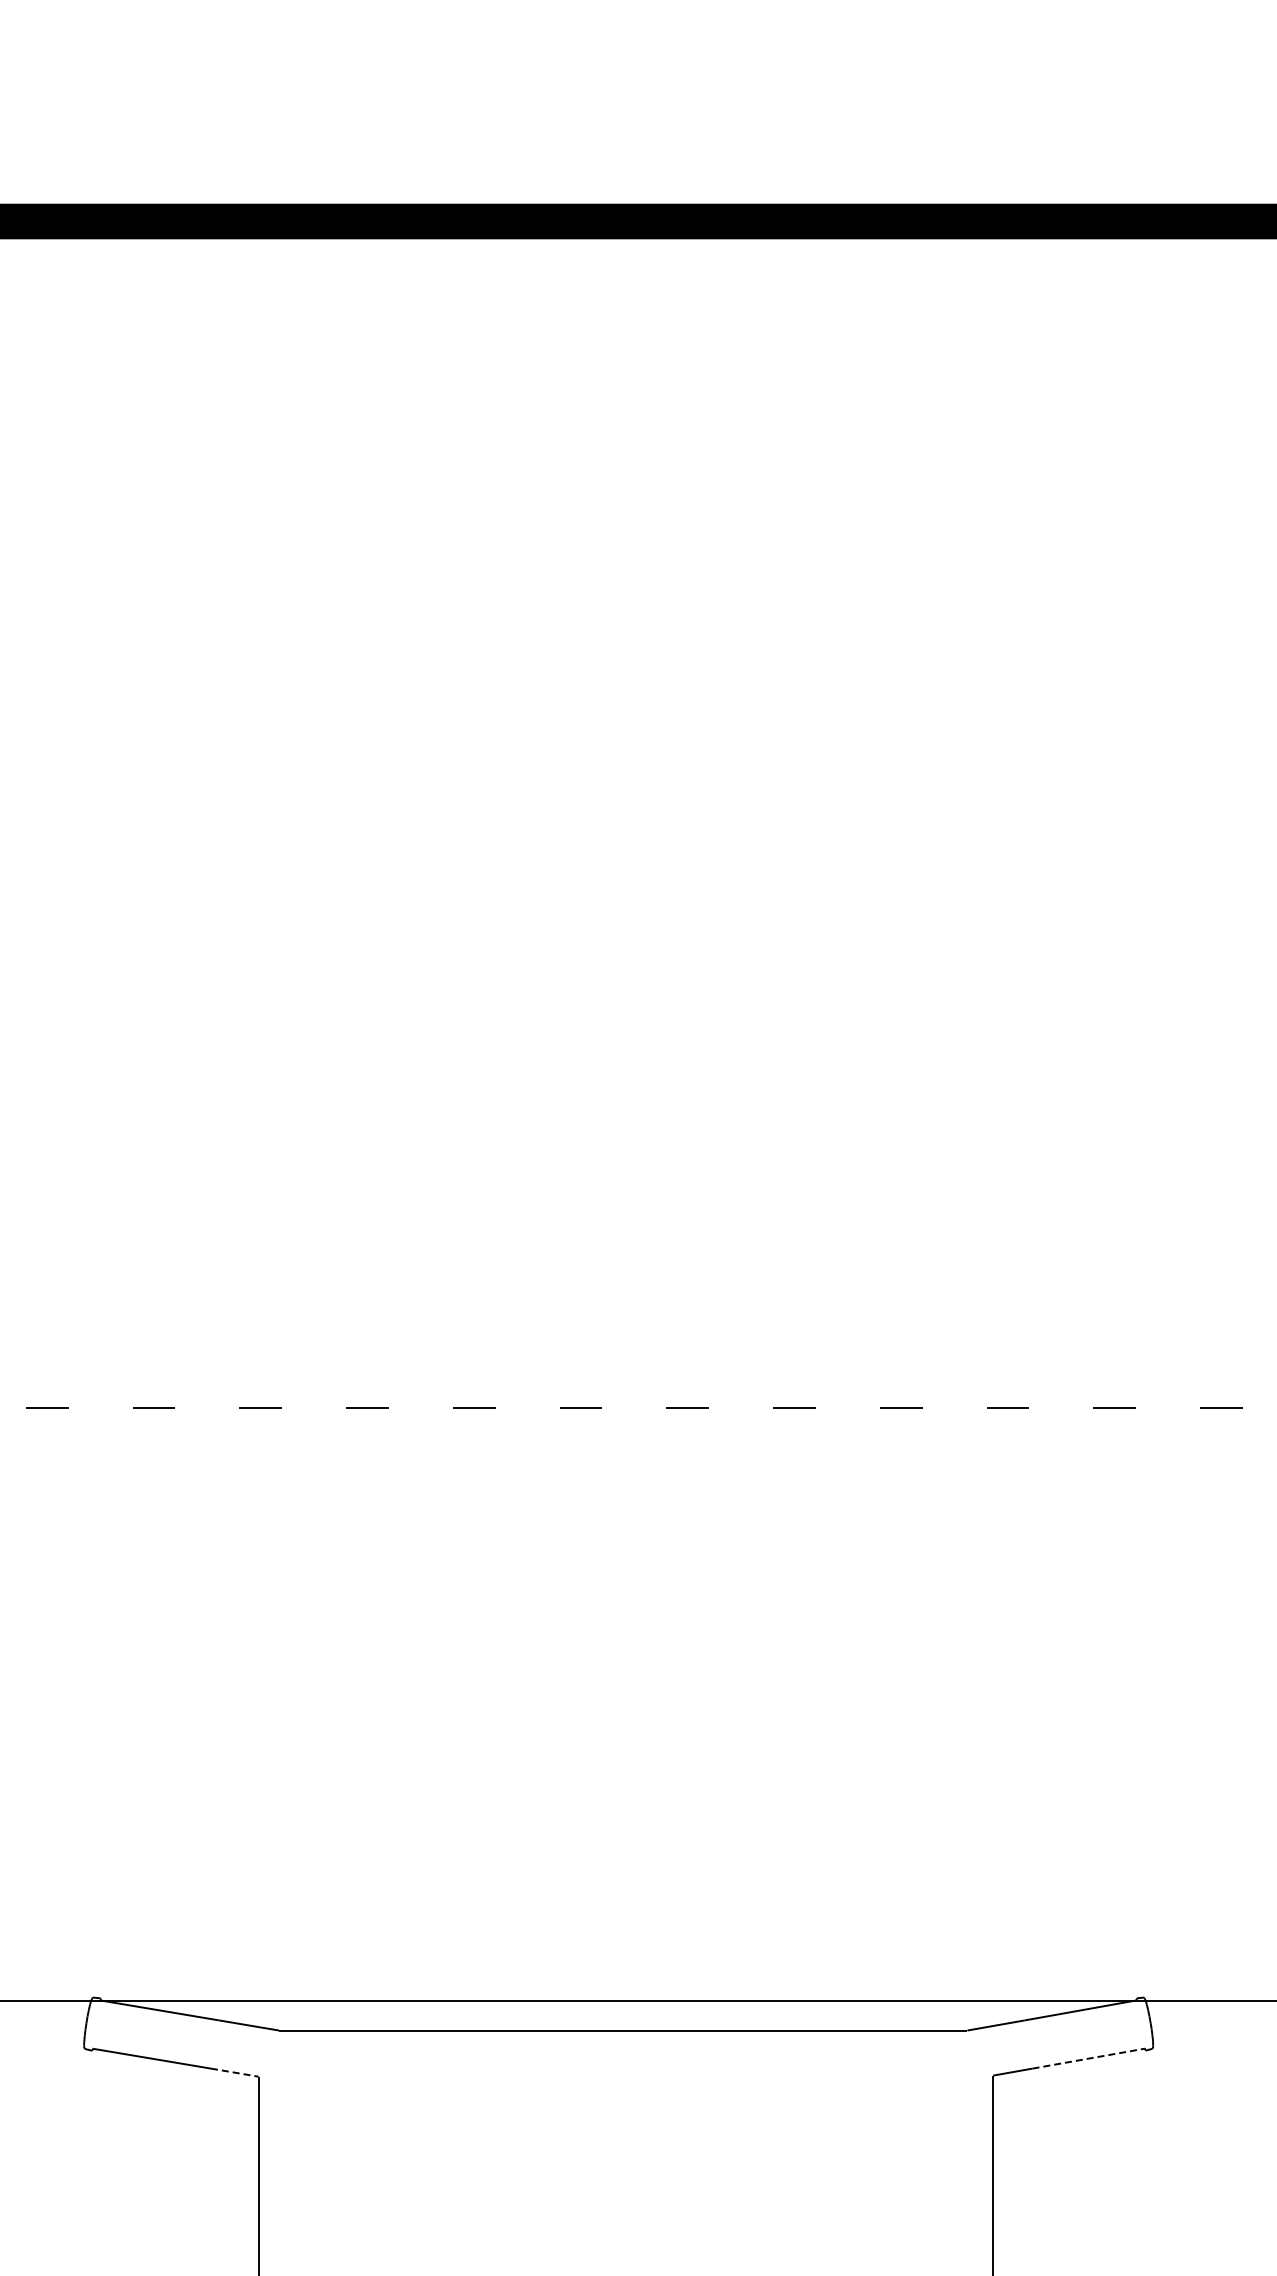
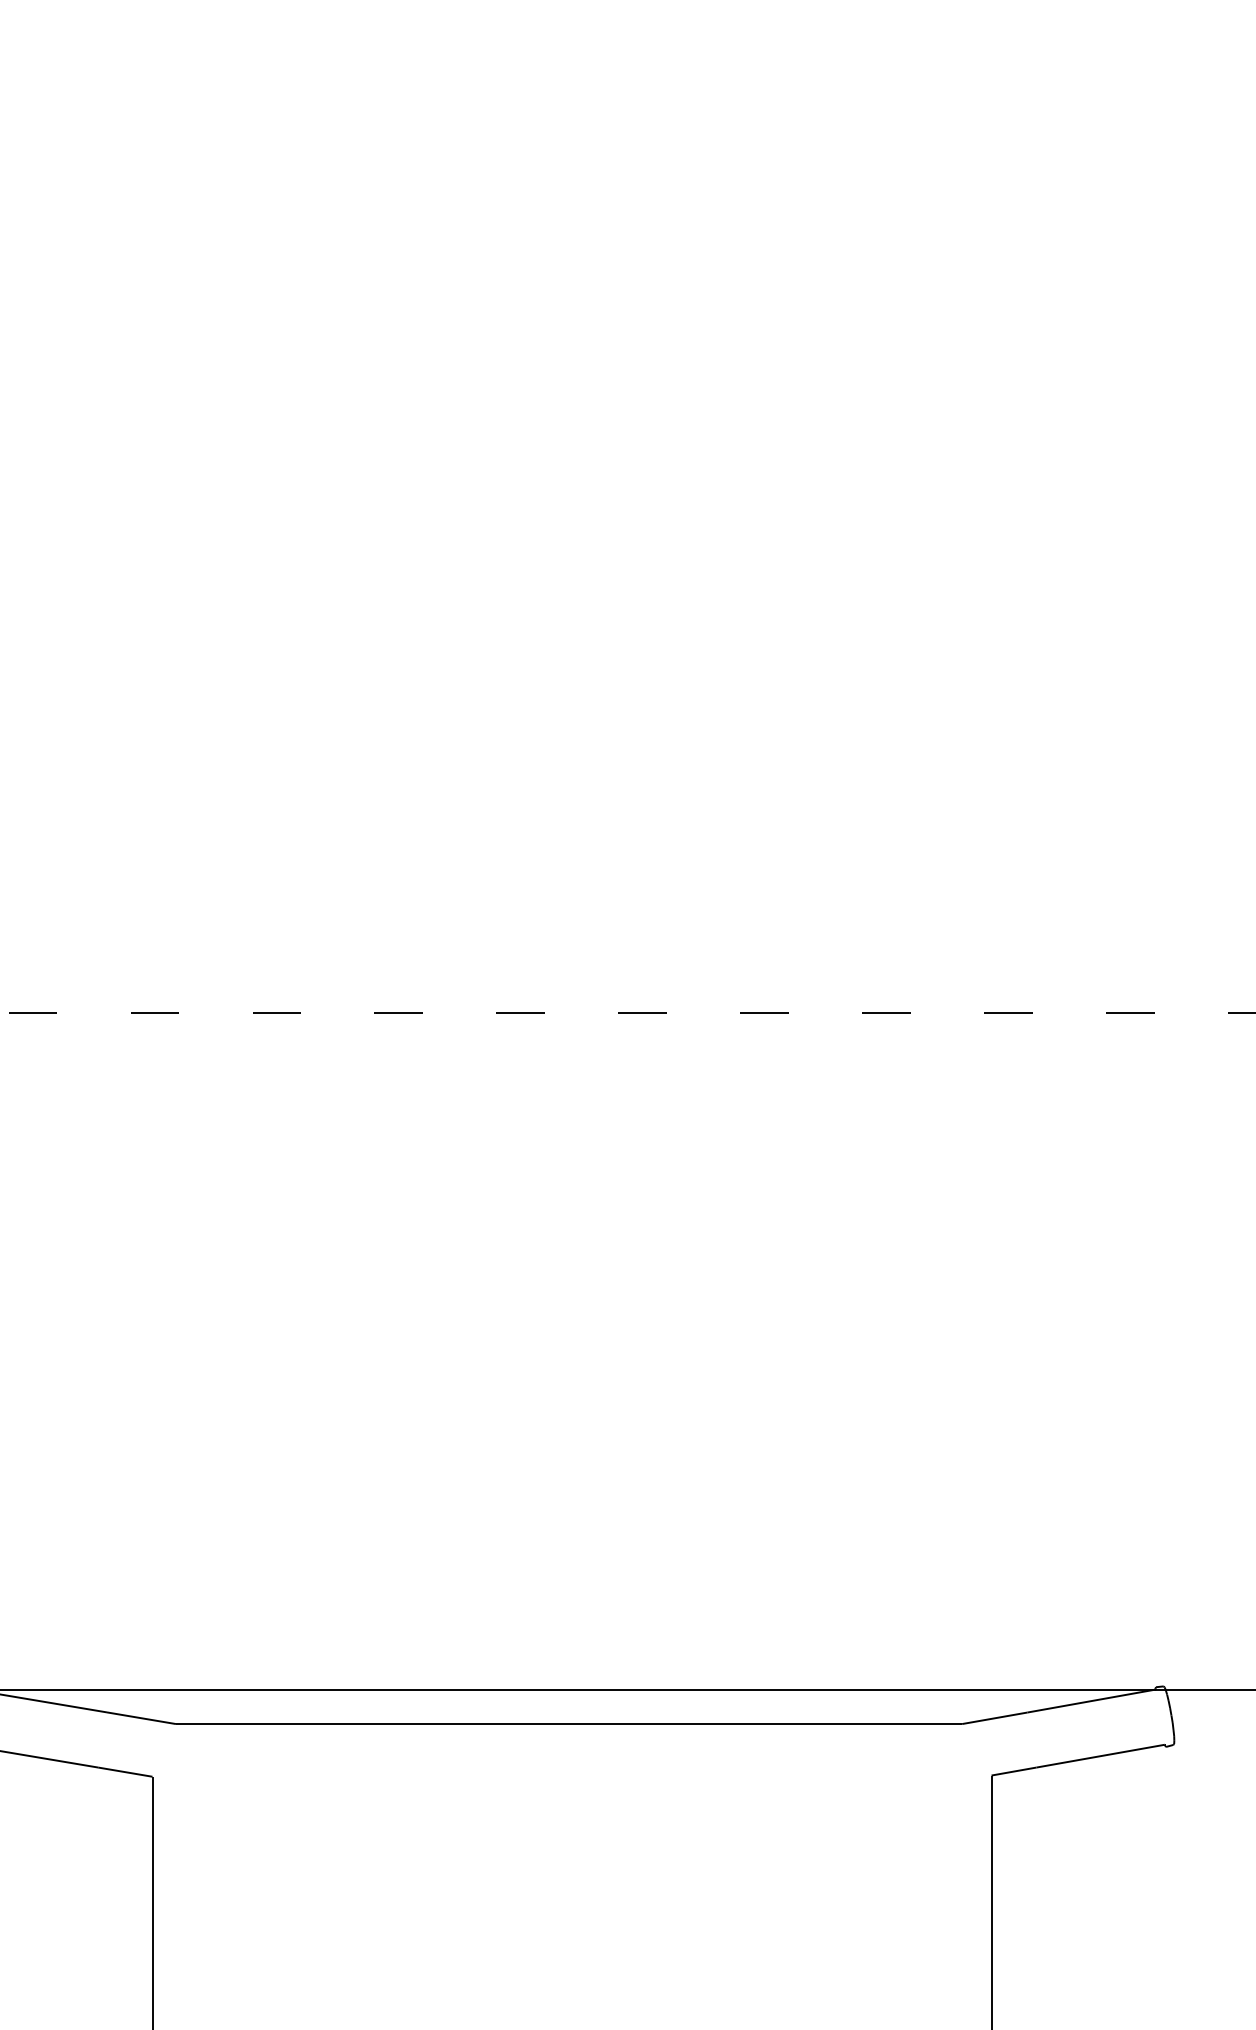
line: (1088, 2058) -> (1100, 1755), dashed -> solid
line: (235, 2072) -> (126, 1771), dashed -> solid

